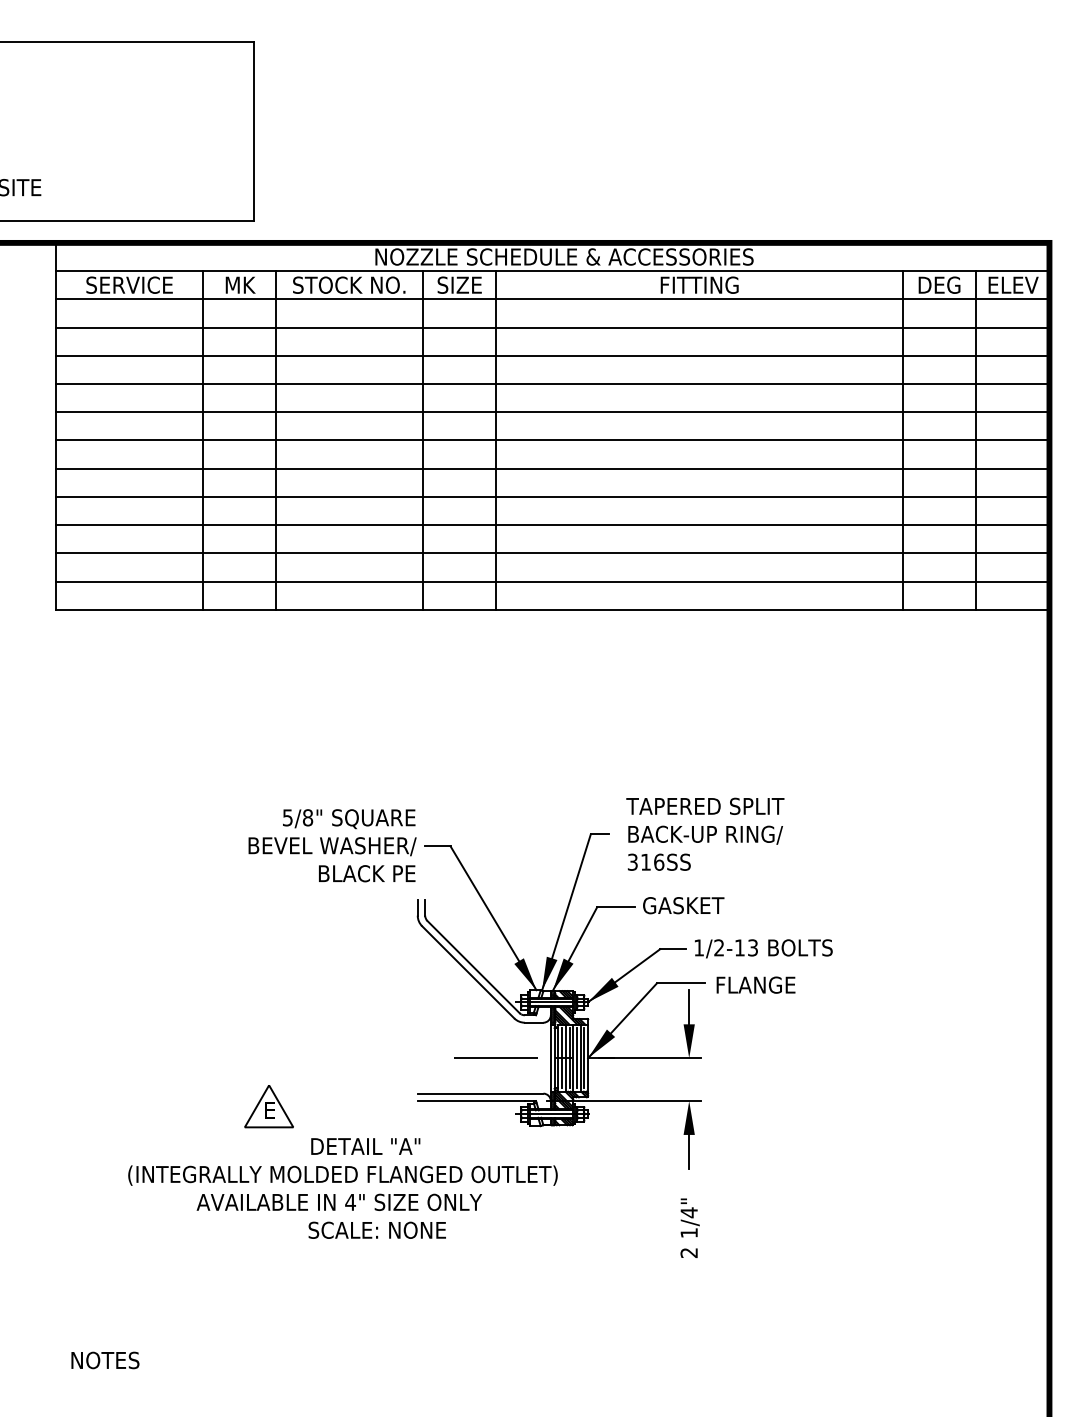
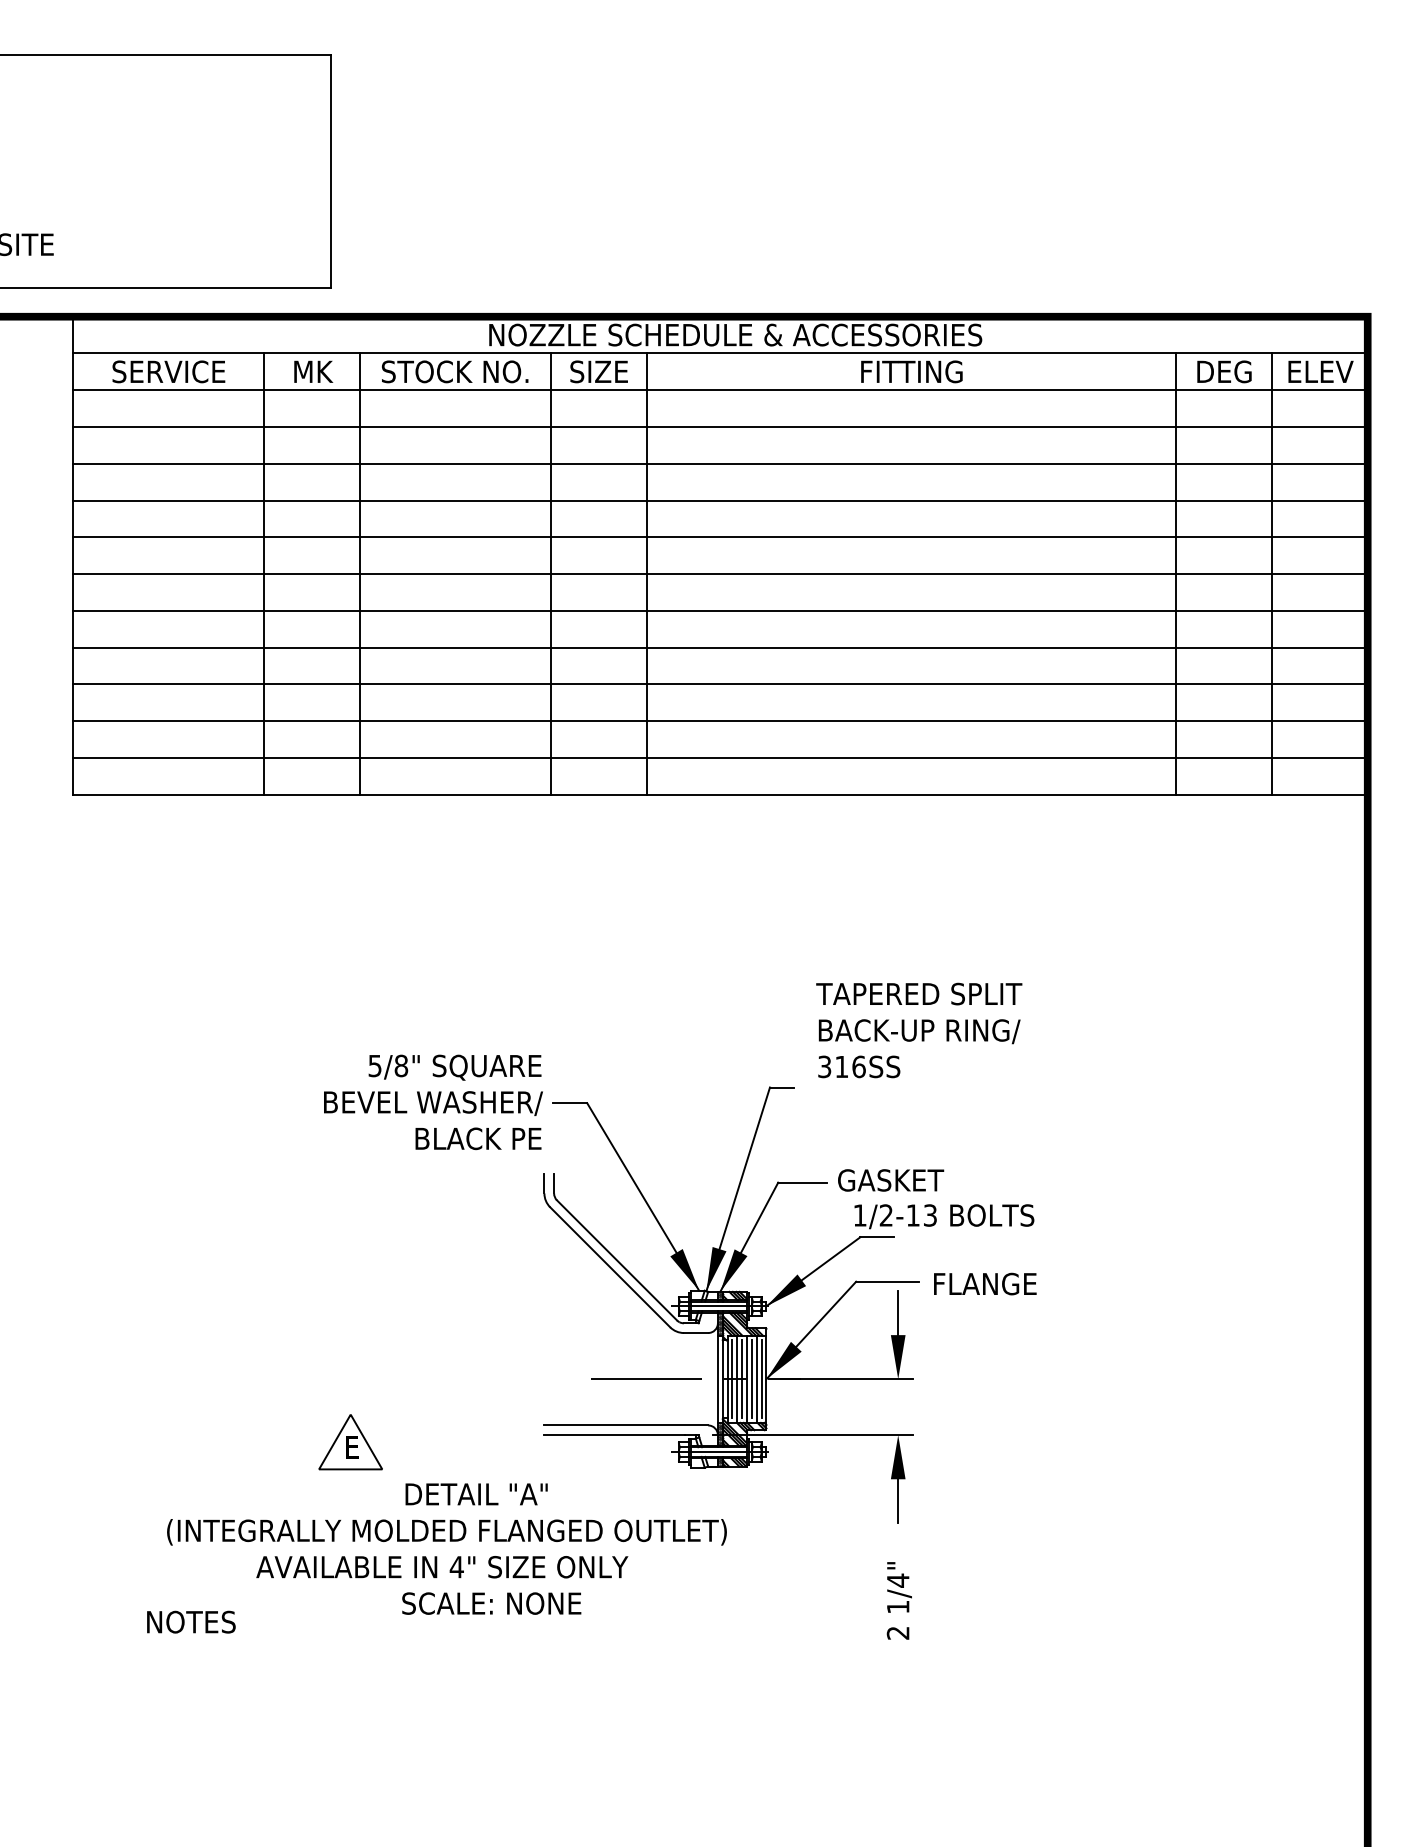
text: (705, 834) -> (919, 1030), moved
text: (763, 948) -> (944, 1216), moved
text: (105, 1359) -> (191, 1621), moved

